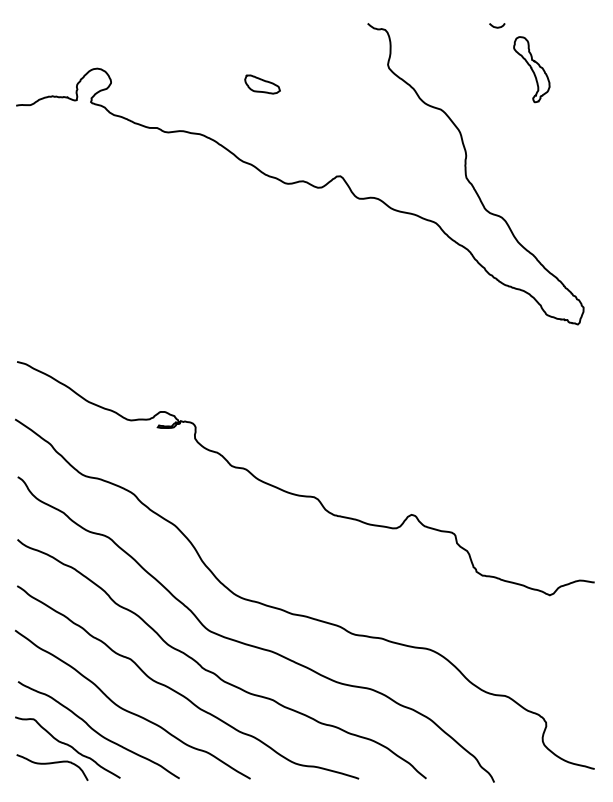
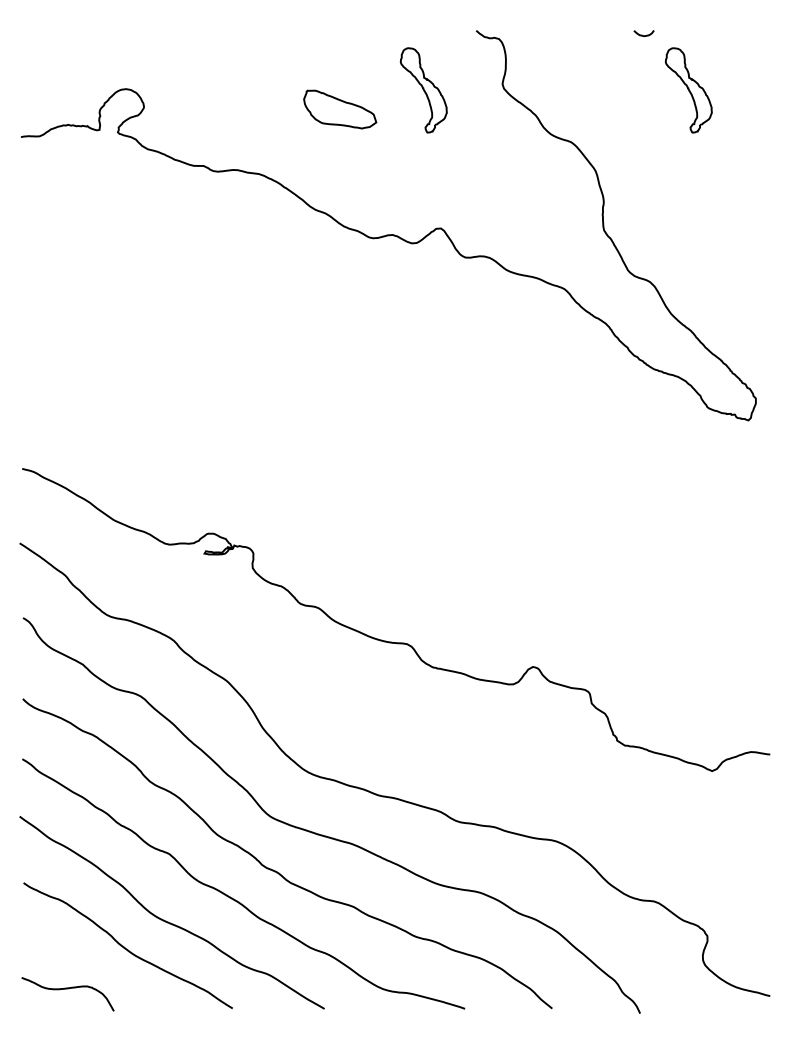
part: (326, 69) -> (423, 90), added
part: (262, 84) -> (339, 109), size x1.6
curve: (68, 746) -> (88, 966), removed

